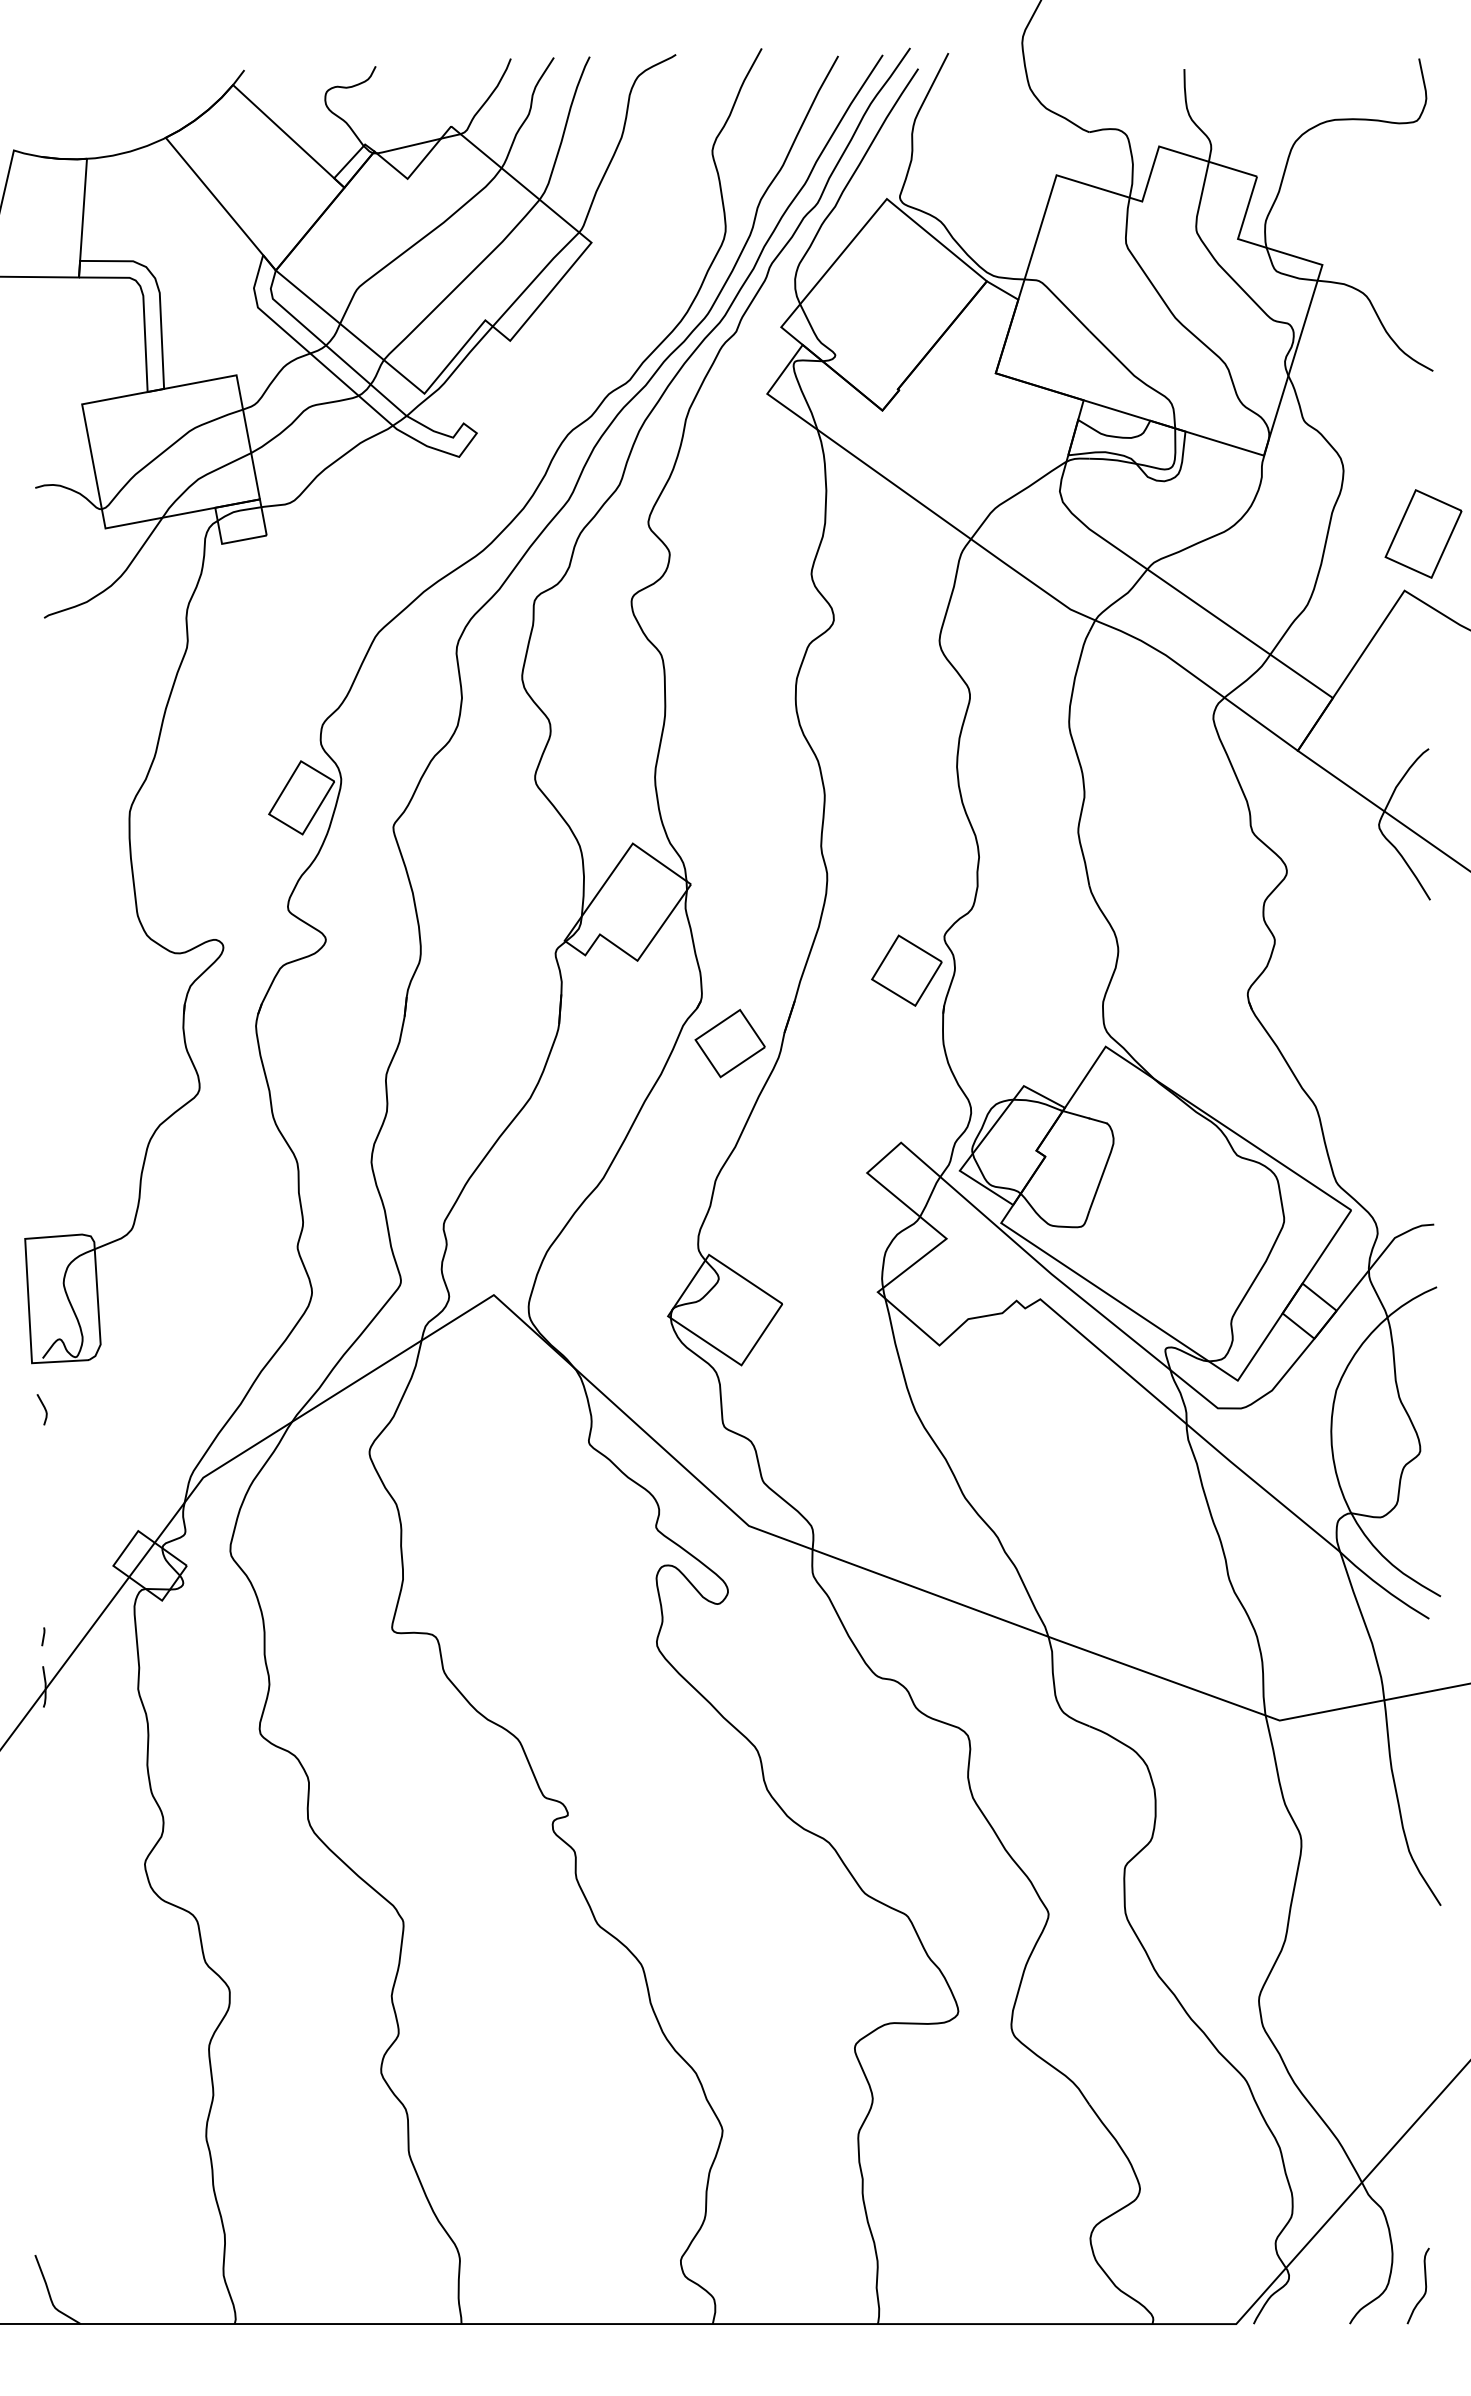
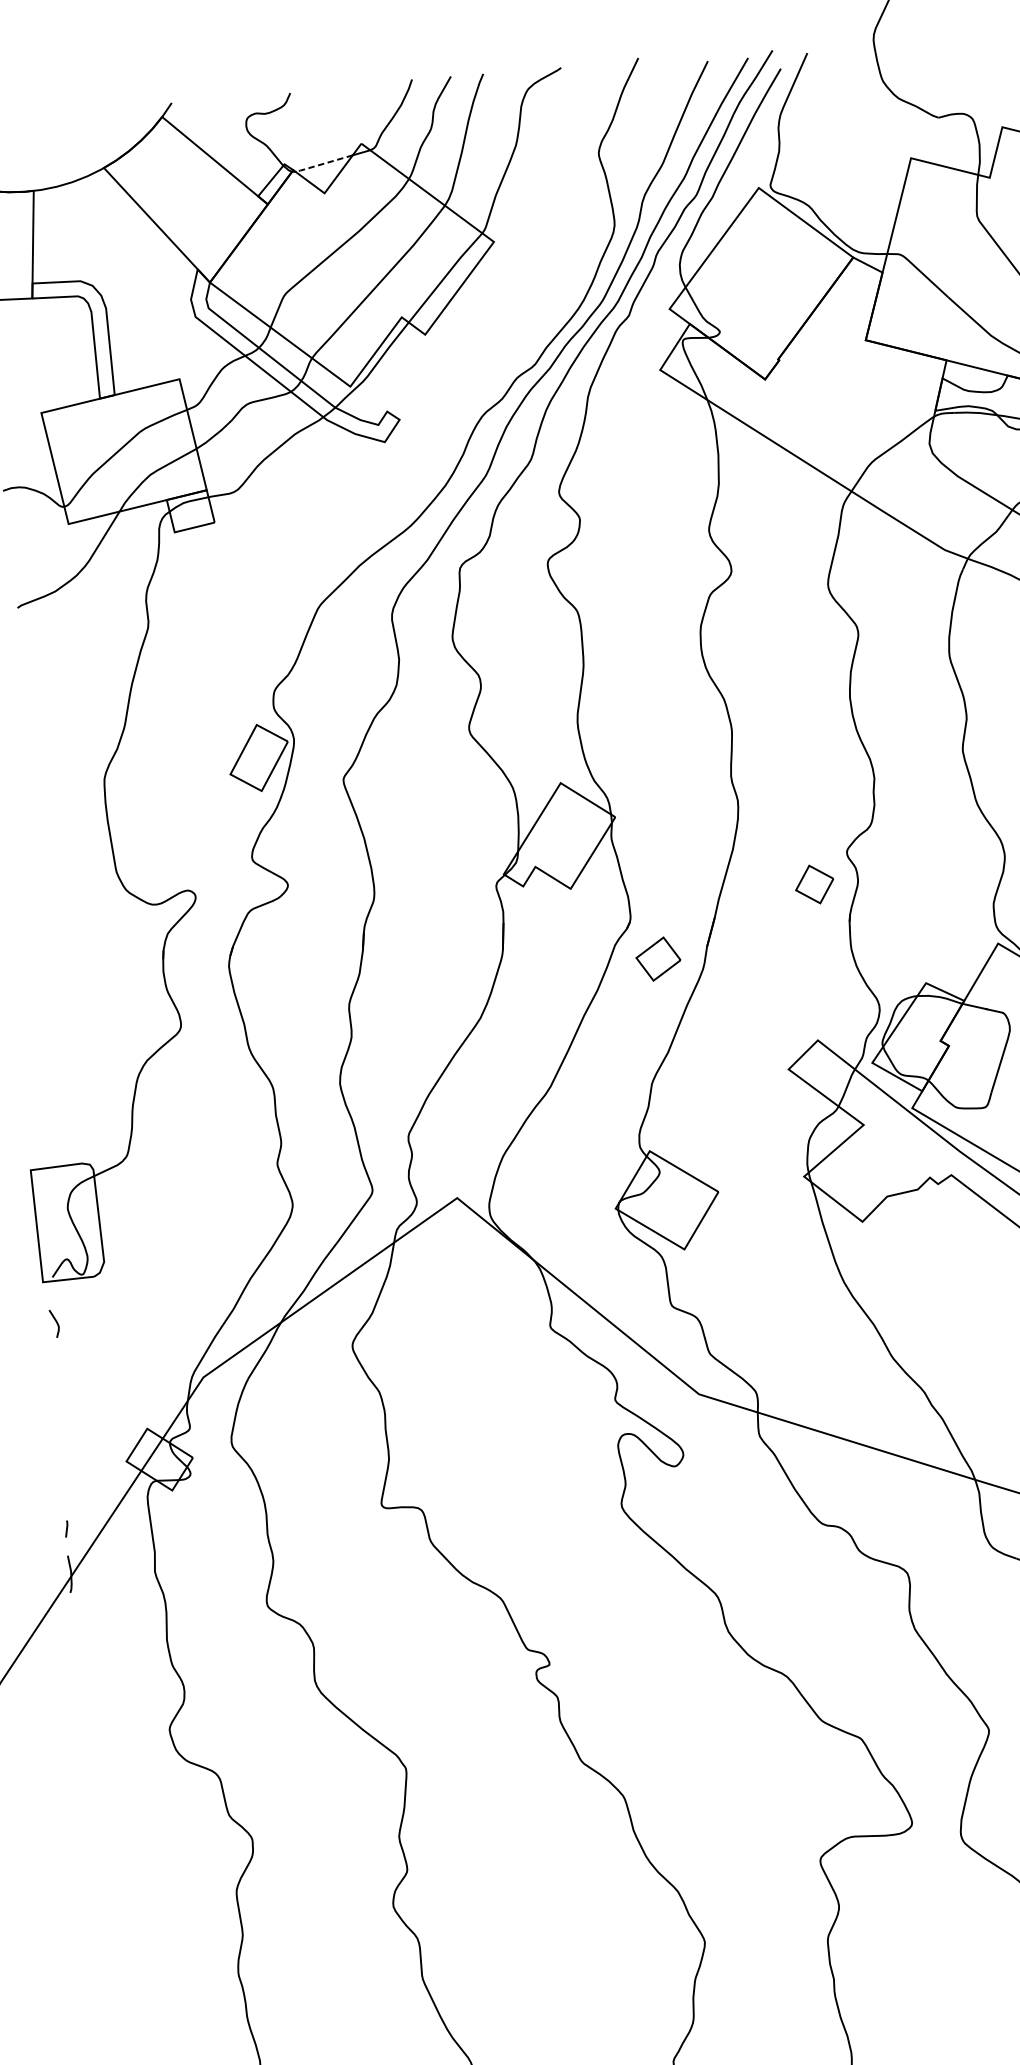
line: (408, 146) -> (323, 163), solid -> dashed
part: (906, 970) -> (814, 884), size x0.6
part: (729, 1043) -> (657, 959), size x0.7

